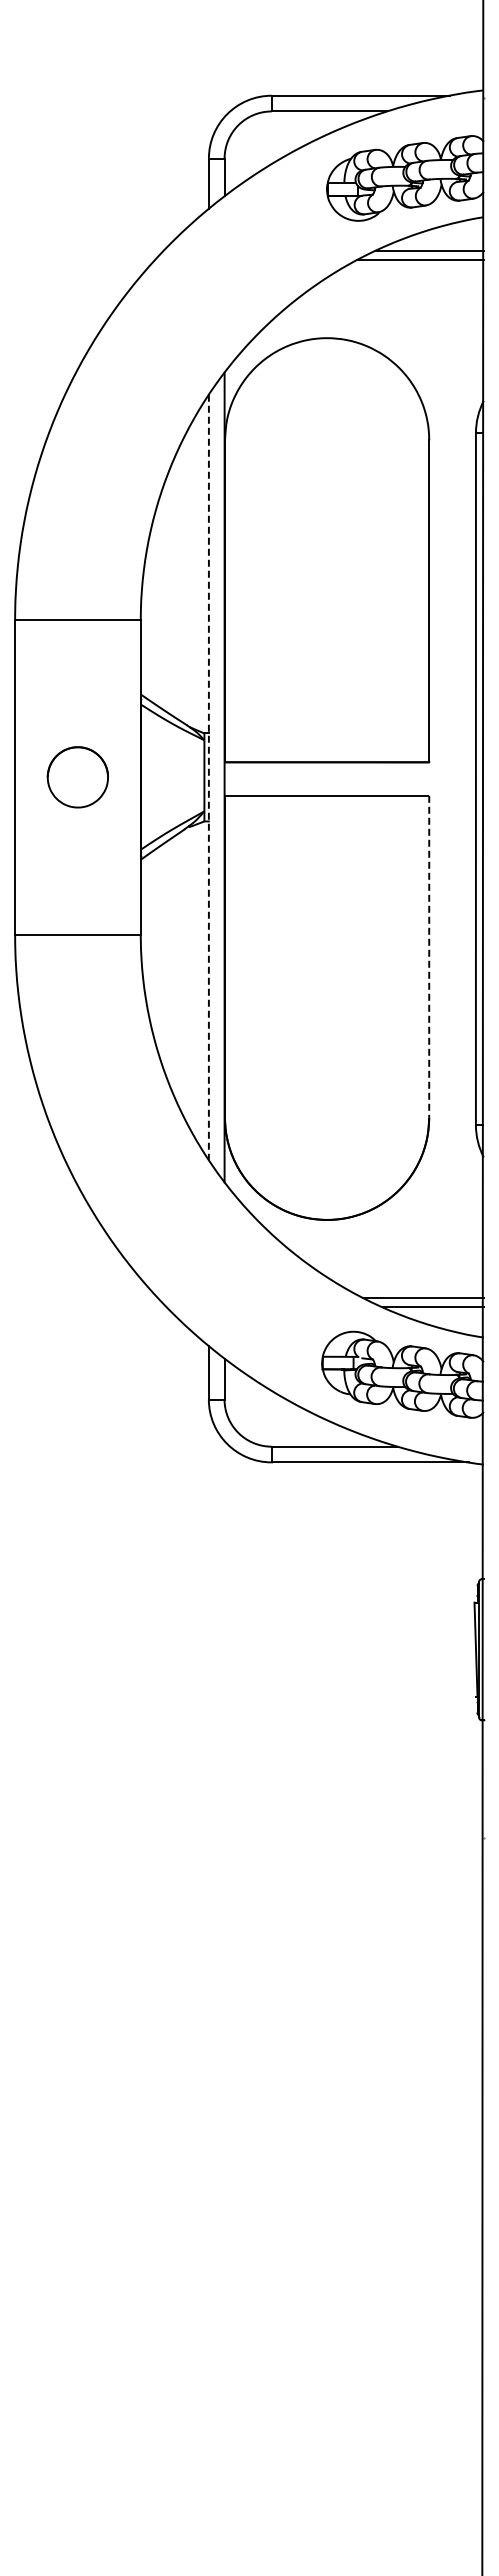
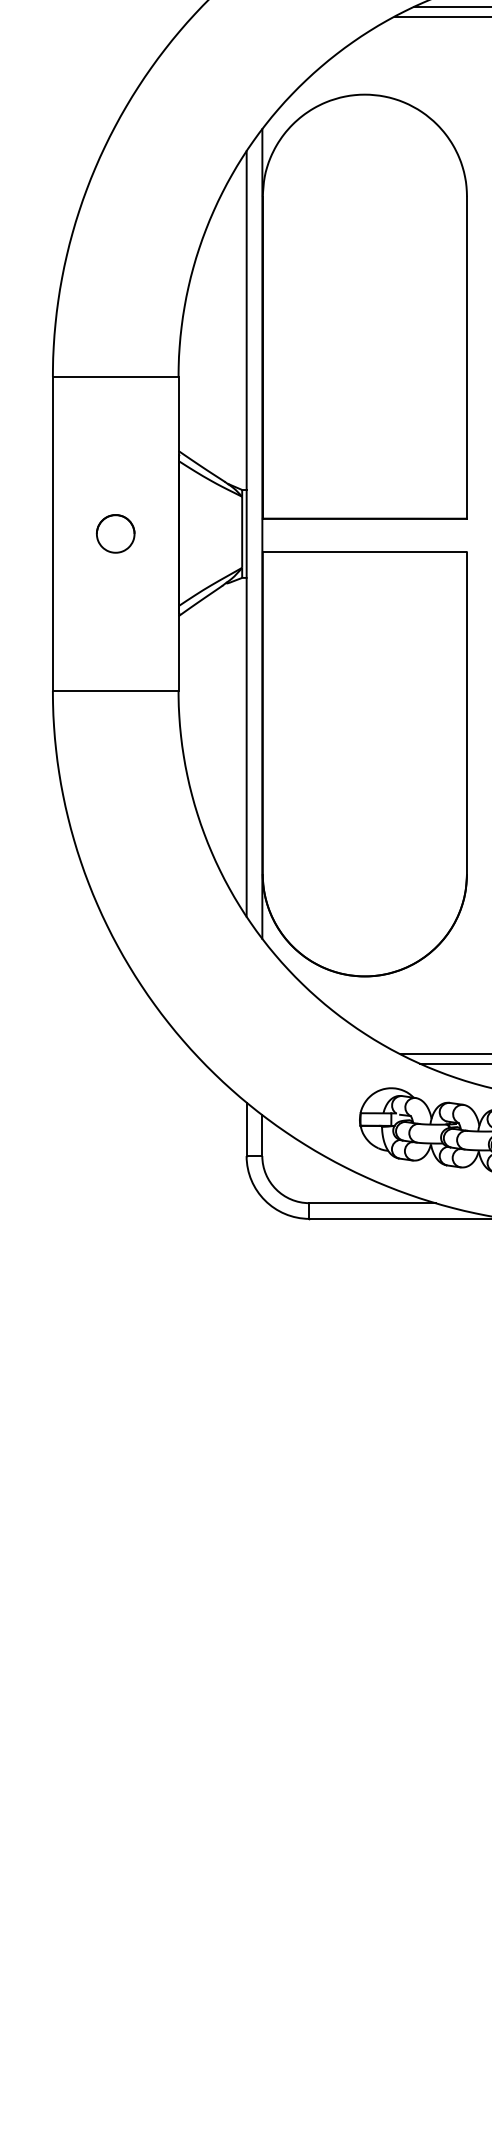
part: (77, 777) -> (115, 533), size x0.62
line: (208, 777) -> (246, 533), dashed -> solid
line: (429, 957) -> (467, 713), dashed -> solid

